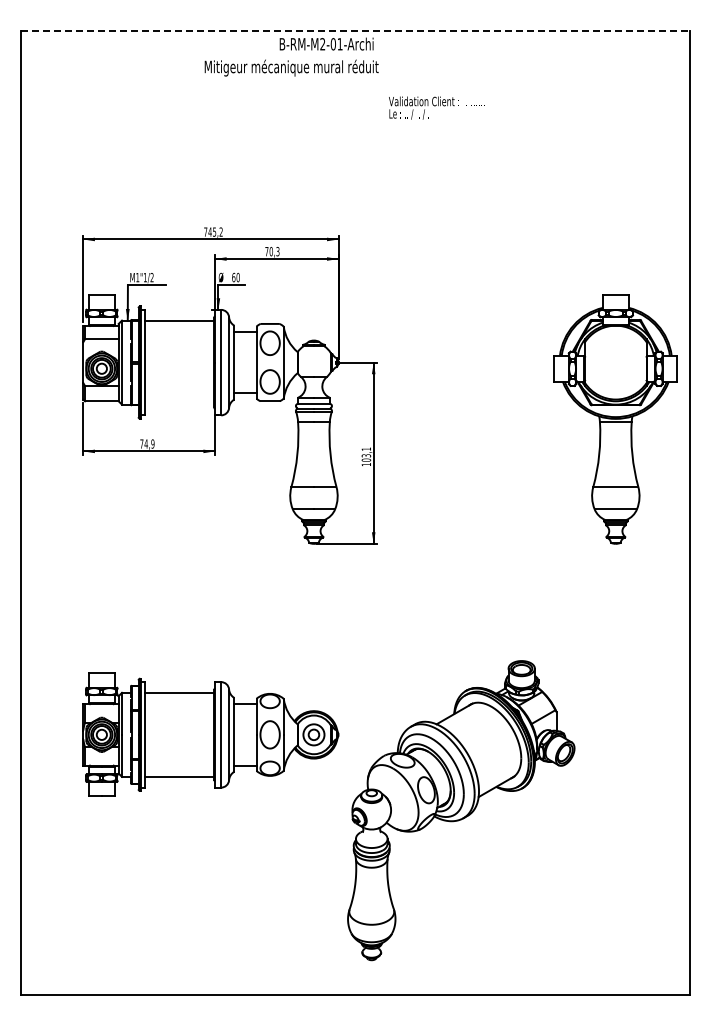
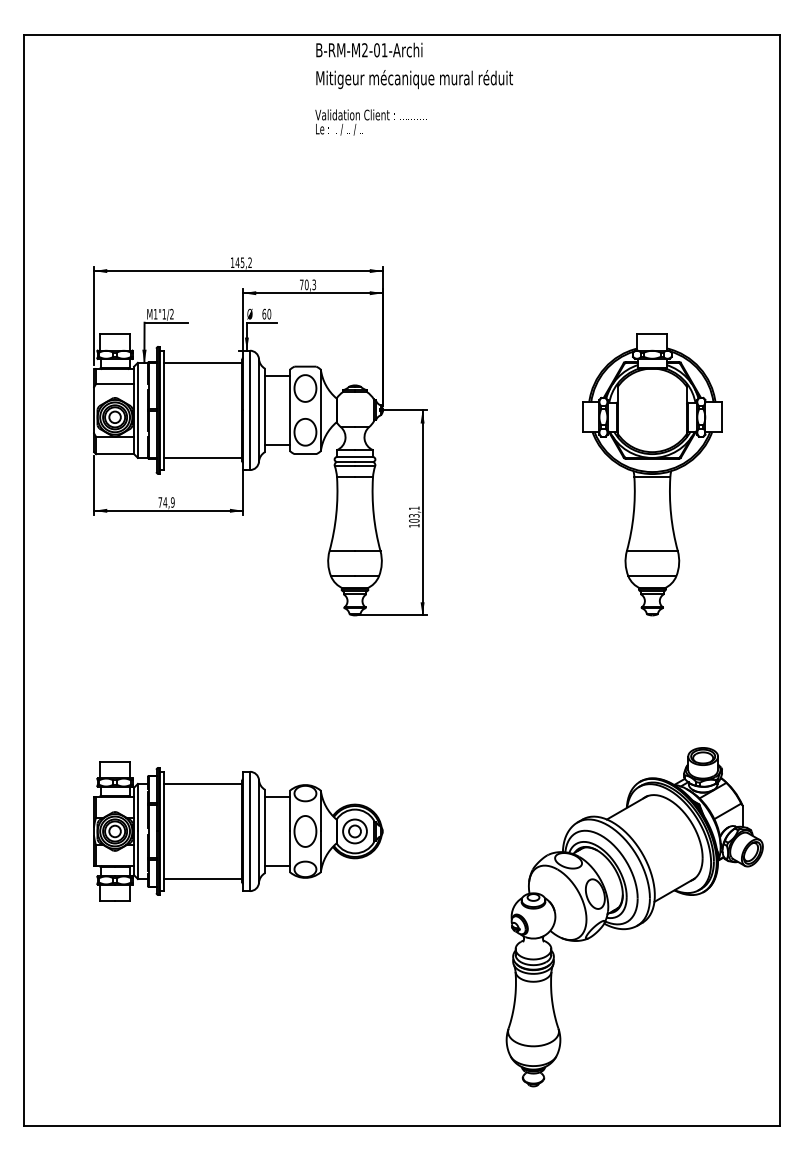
line: (355, 30) -> (402, 34), dashed -> solid
text: (291, 67) -> (414, 78), moved
text: (436, 107) -> (369, 121), moved
text: (205, 231) -> (232, 262), 745,2 -> 145,2
line: (179, 404) -> (202, 457), added
part: (615, 419) -> (651, 474), moved
part: (461, 810) -> (635, 917), moved

